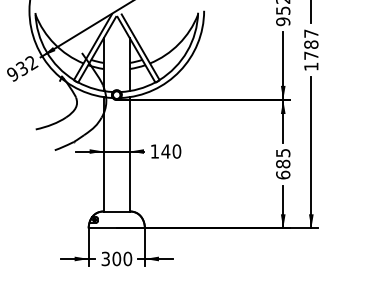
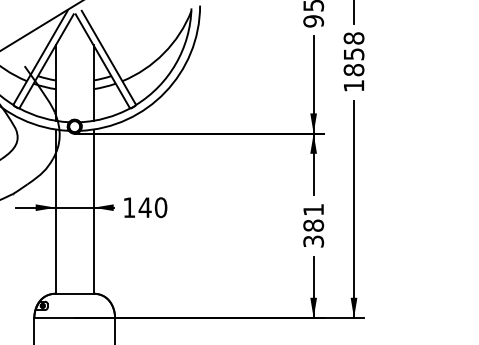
text: (311, 44) -> (354, 53), 1787 -> 1858
text: (283, 164) -> (314, 226), 685 -> 381

